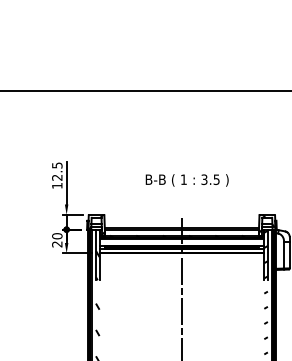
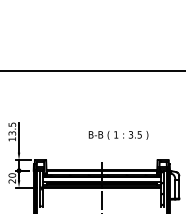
text: (57, 177) -> (12, 133), 12.5 -> 13.5
text: (186, 180) -> (118, 135), moved

